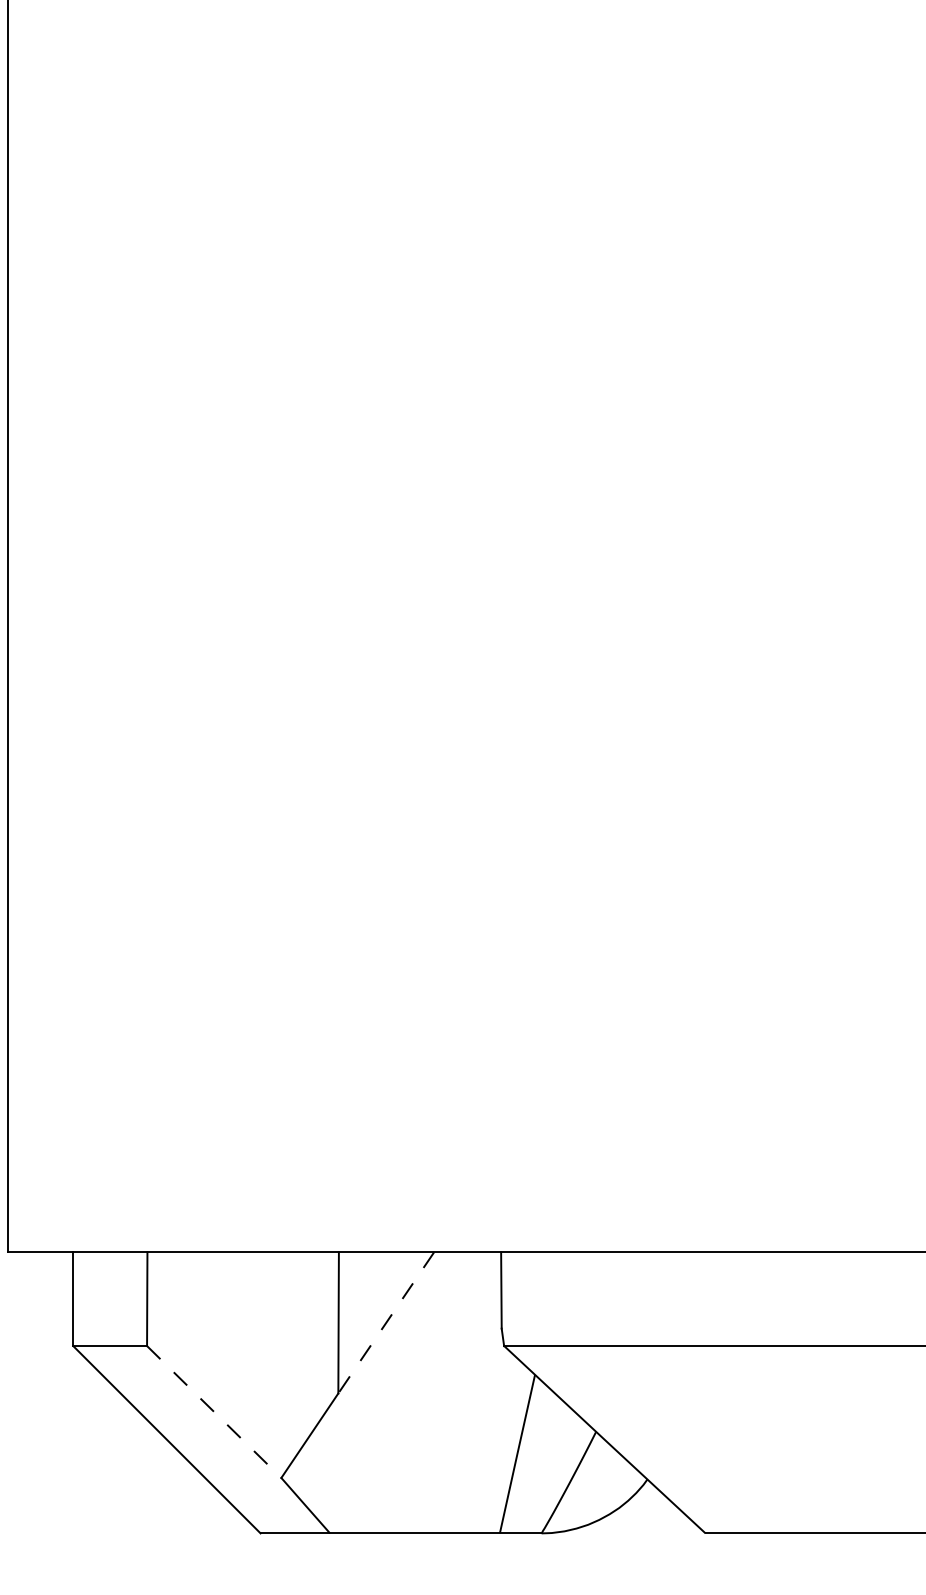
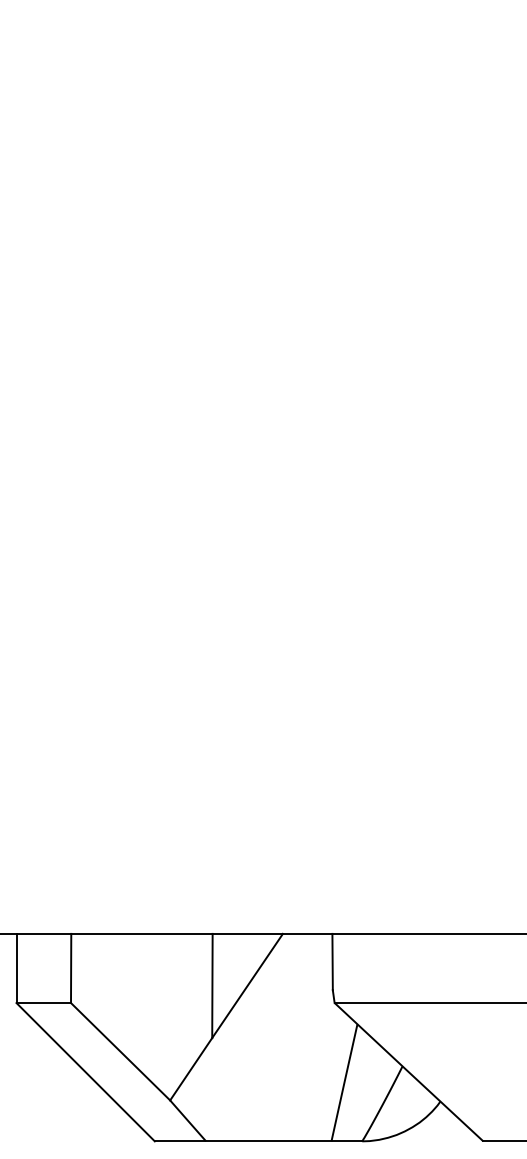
line: (385, 1323) -> (247, 986), dashed -> solid
line: (214, 1412) -> (120, 1052), dashed -> solid

